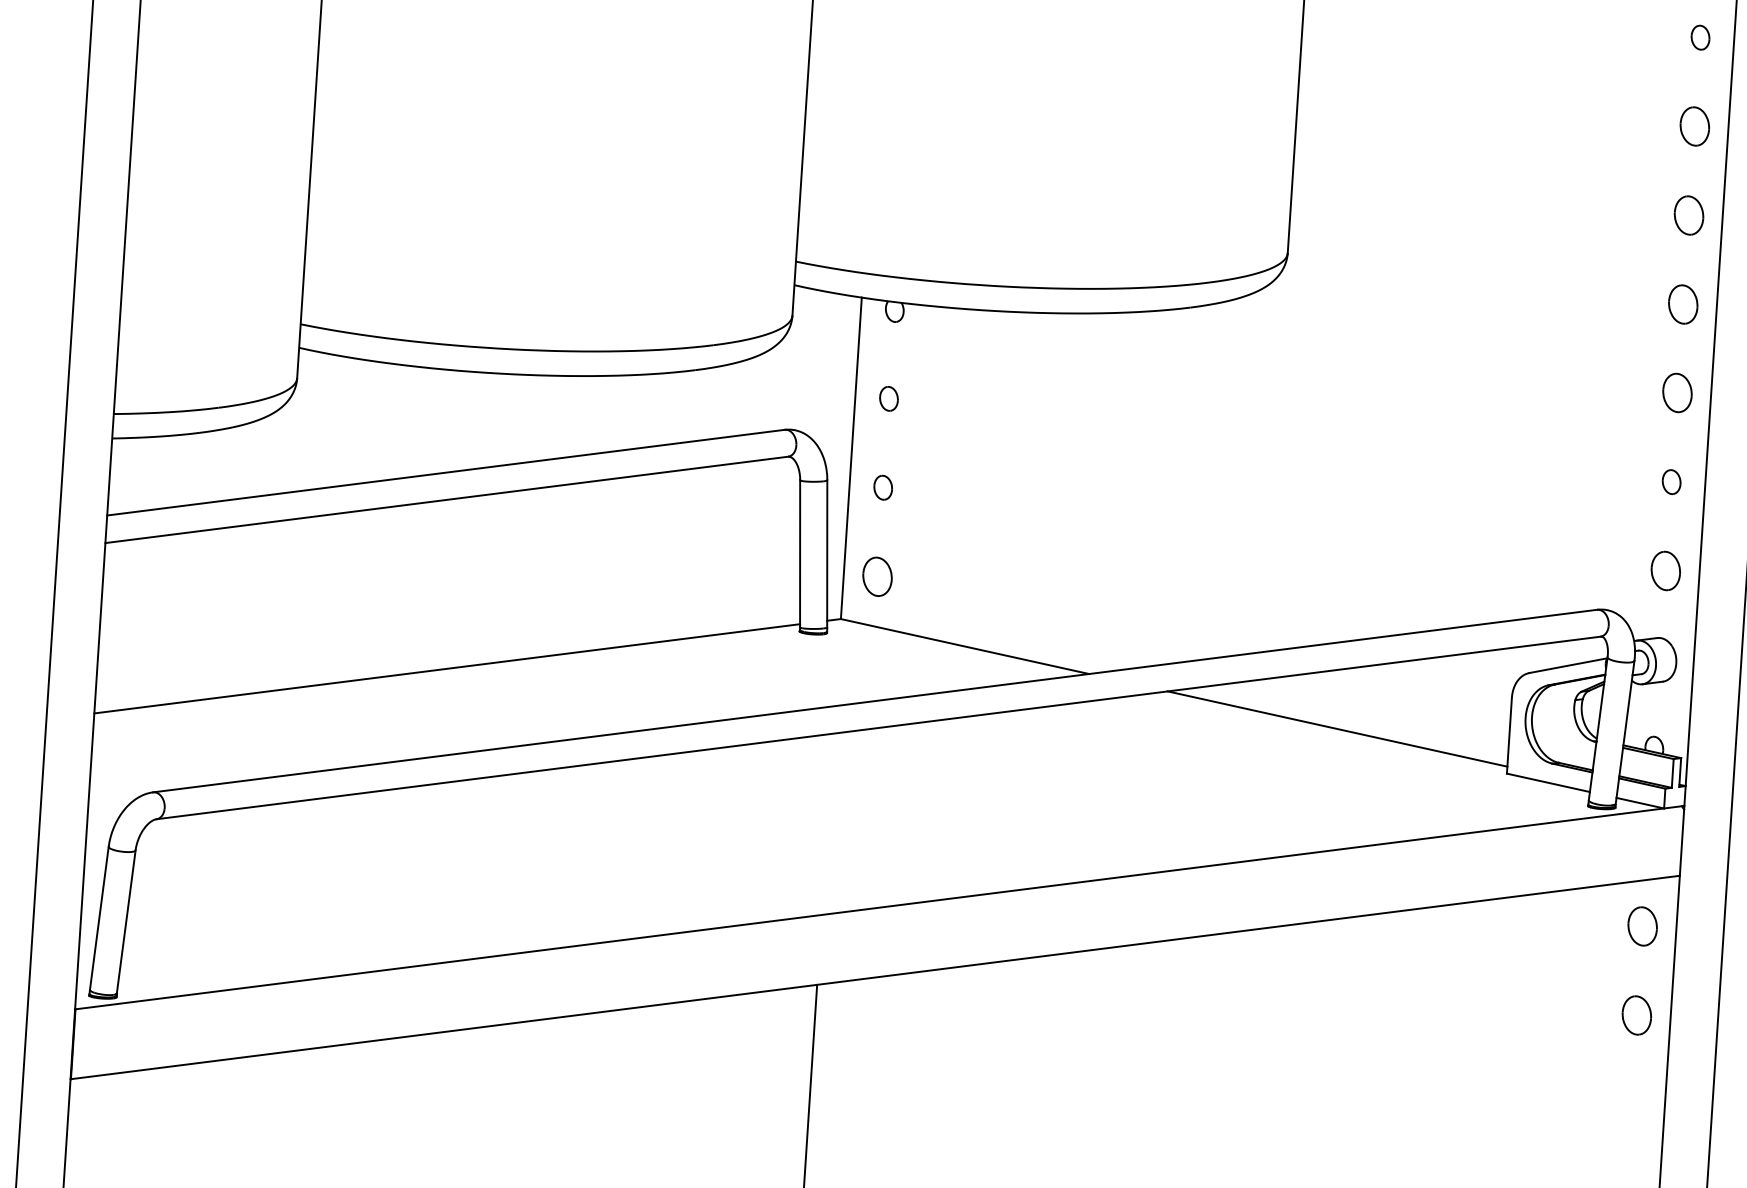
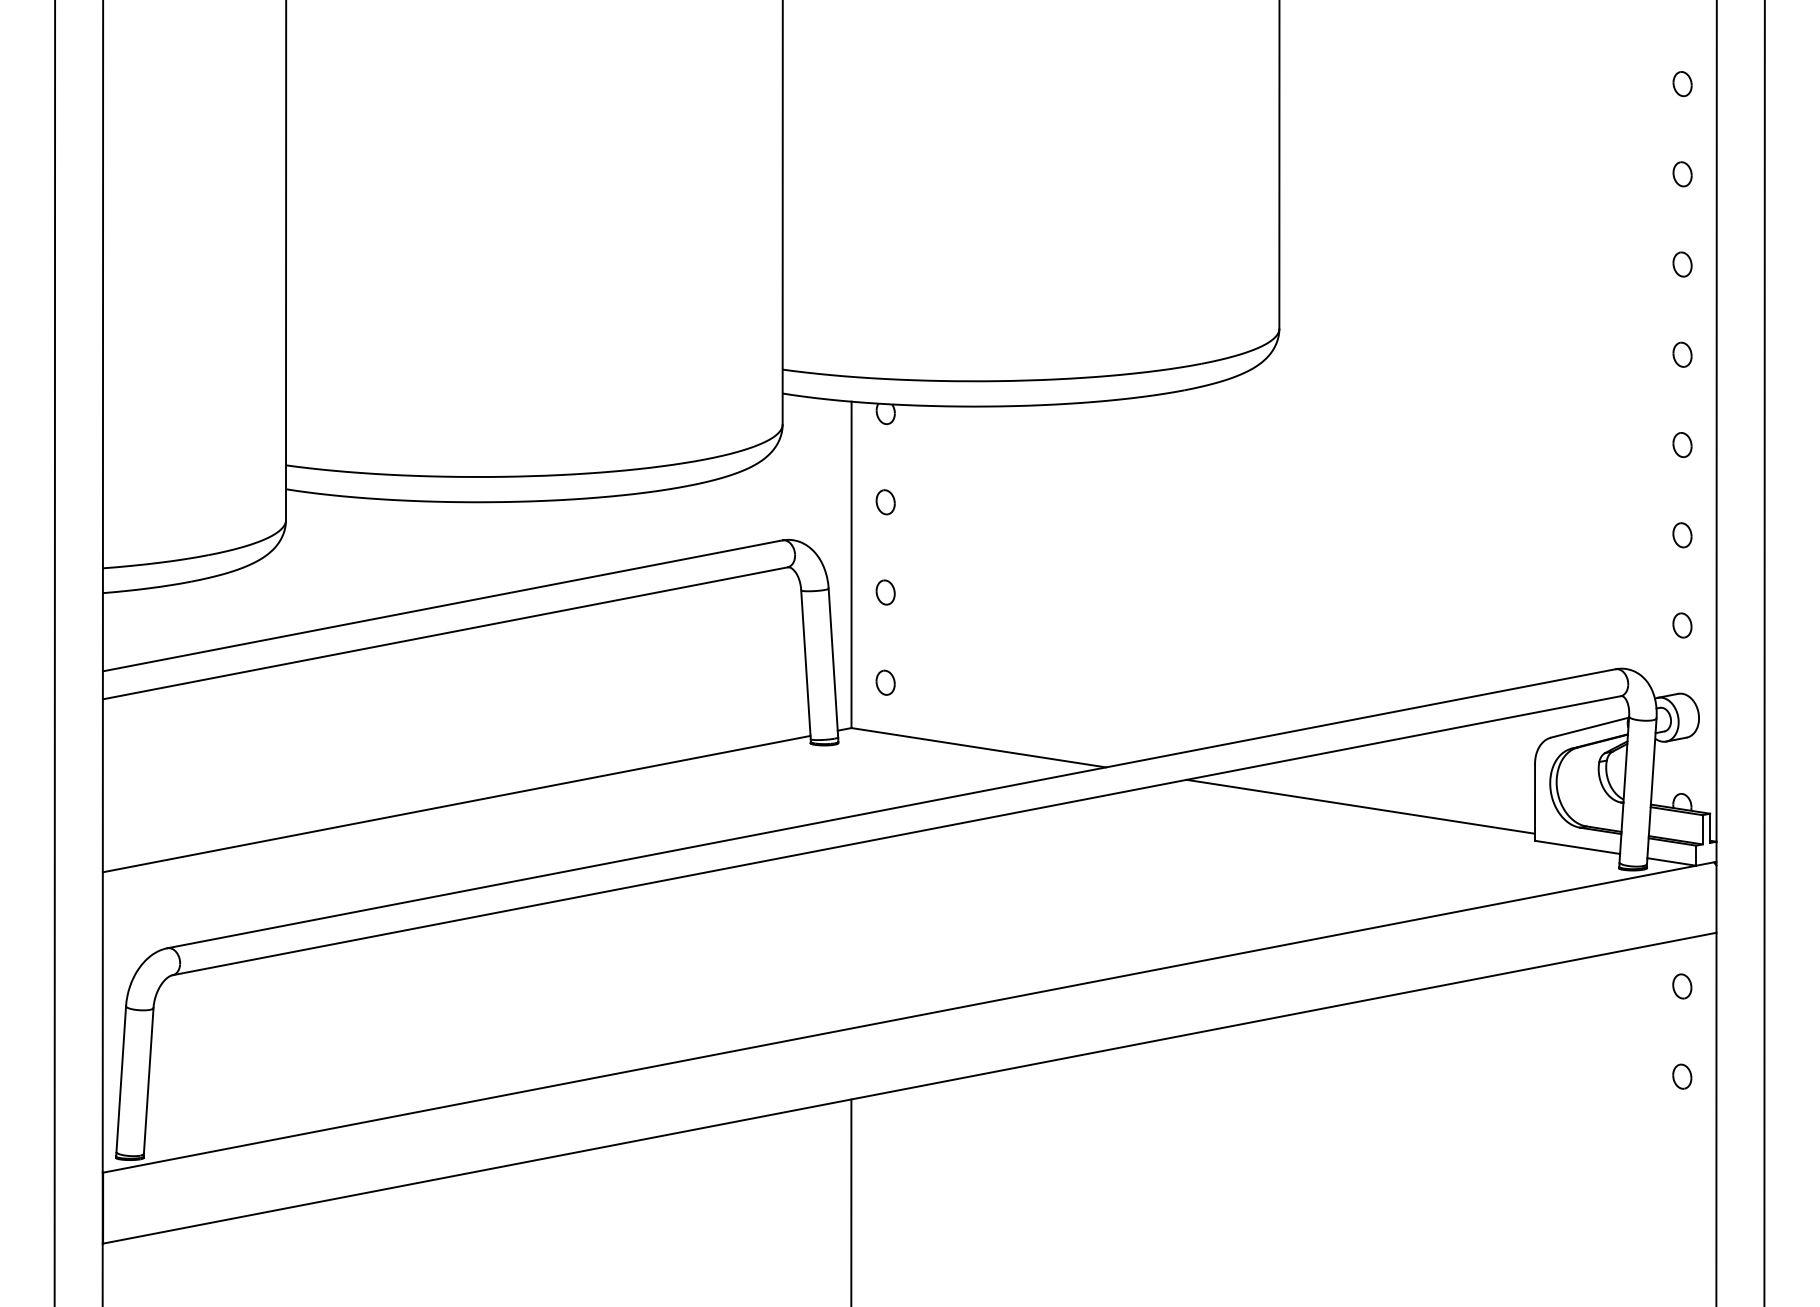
part: (1694, 126) -> (1682, 174), size x0.62
part: (1688, 215) -> (1682, 264), size x0.62
part: (1683, 304) -> (1682, 354), size x0.62
part: (1677, 393) -> (1682, 445), size x0.62
part: (1665, 570) -> (1682, 625), size x0.62
part: (877, 576) -> (885, 682), size x0.62
part: (1642, 926) -> (1682, 986), size x0.62
part: (1637, 1015) -> (1682, 1076), size x0.62

